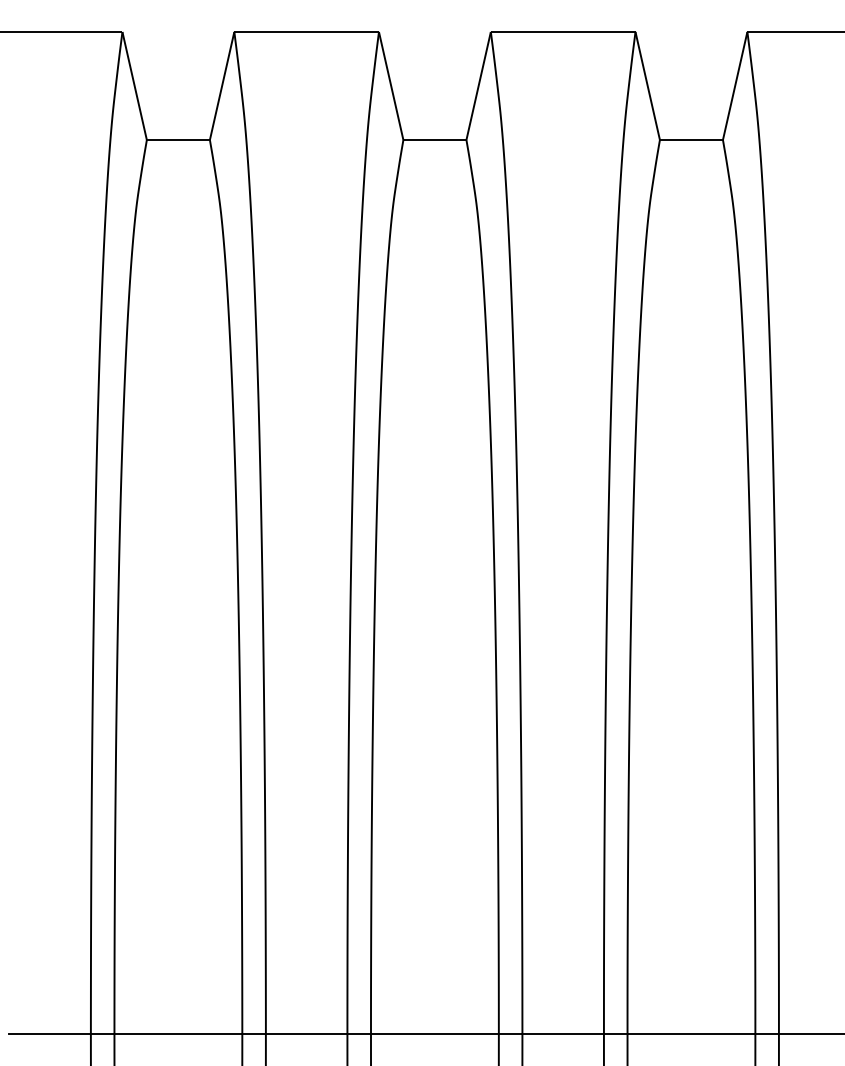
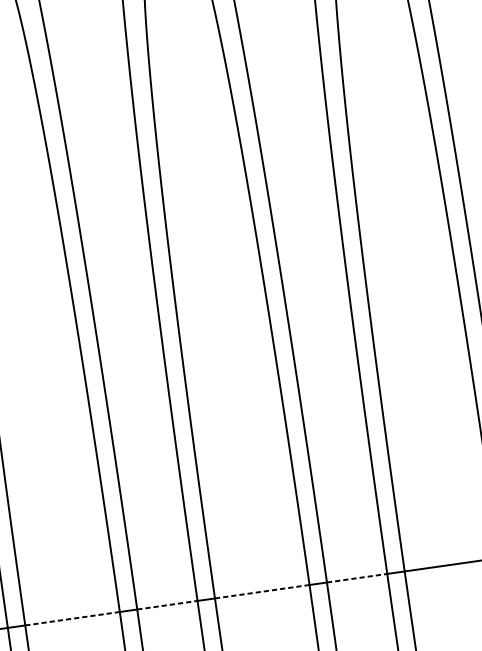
line: (178, 1034) -> (72, 619), solid -> dashed
line: (306, 1034) -> (167, 605), solid -> dashed
line: (434, 1034) -> (261, 592), solid -> dashed
line: (563, 1034) -> (357, 578), solid -> dashed

